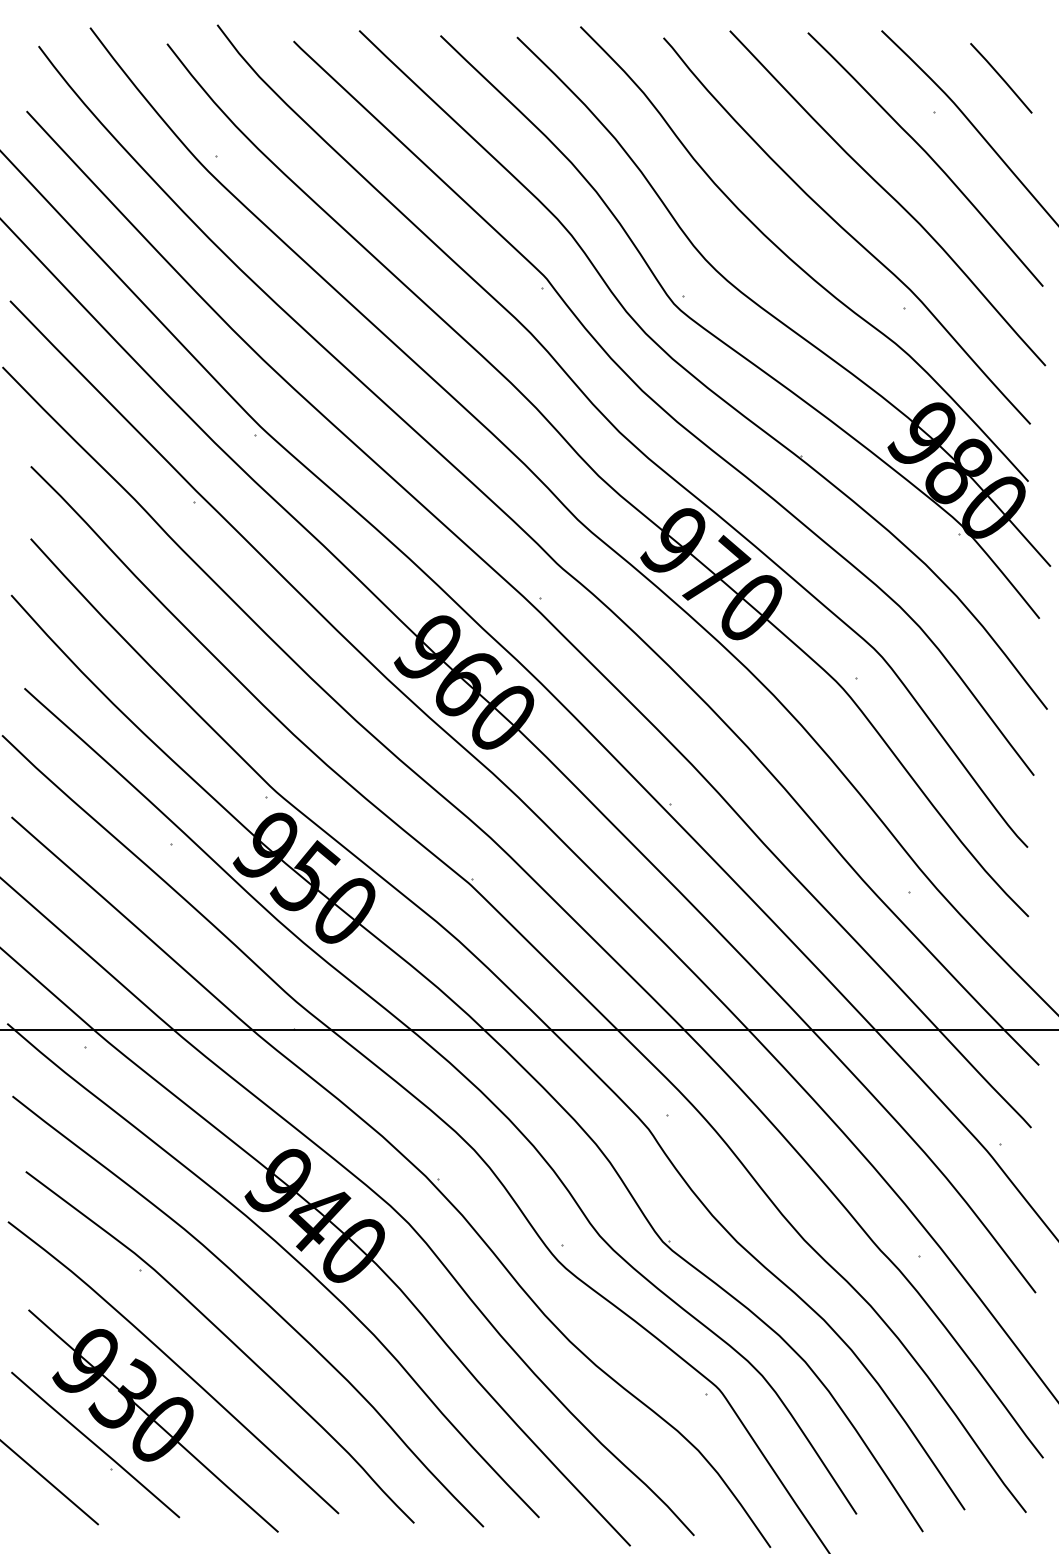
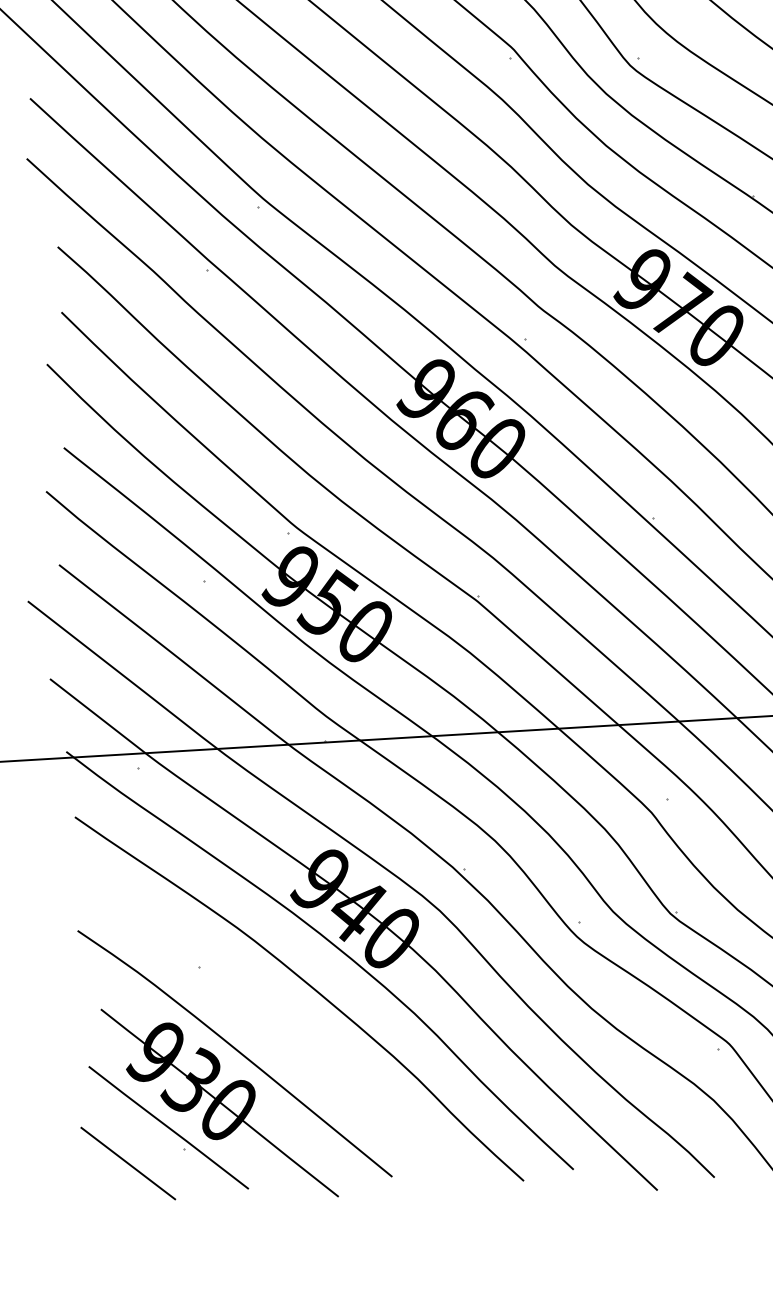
curve: (227, 1338) -> (282, 1024), removed

